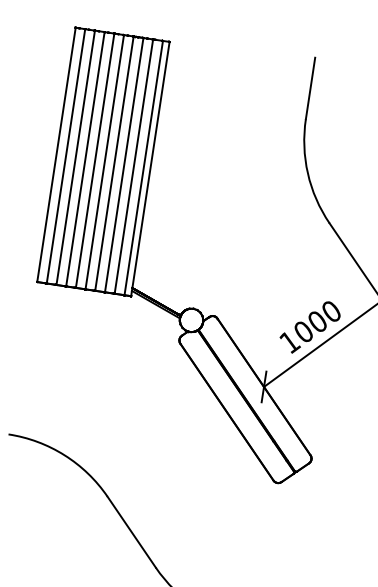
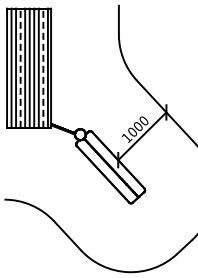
line: (85, 159) -> (20, 68), solid -> dashed
line: (134, 167) -> (43, 68), solid -> dashed

